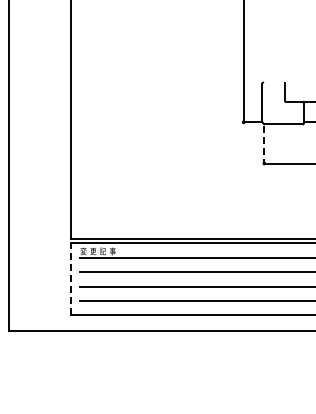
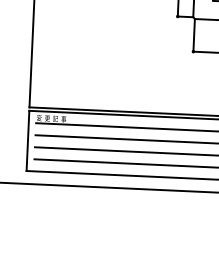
line: (264, 144) -> (194, 35), dashed -> solid
line: (71, 278) -> (28, 140), dashed -> solid

